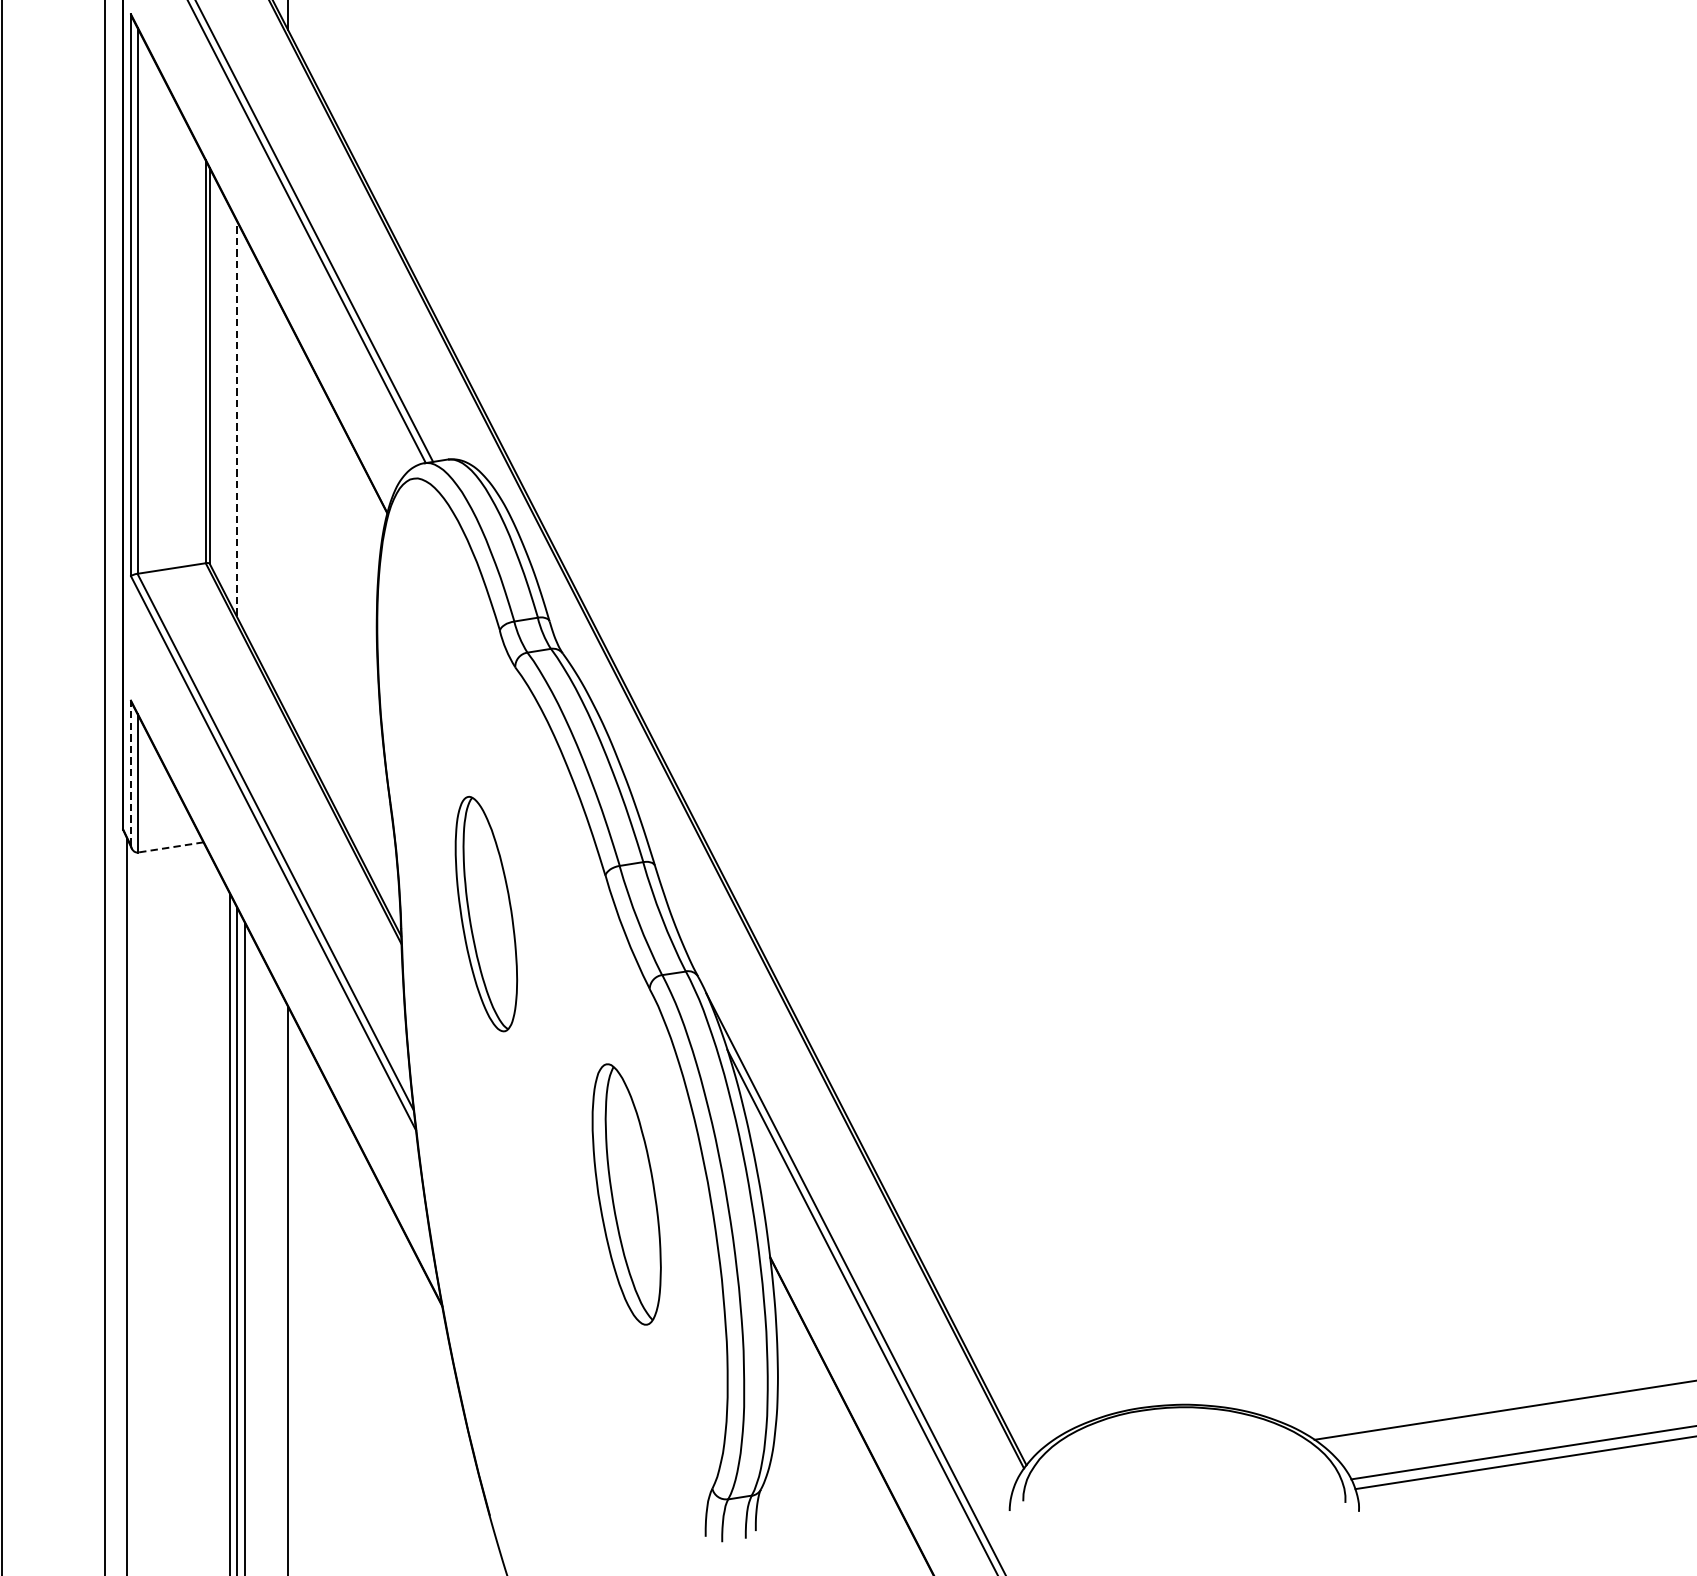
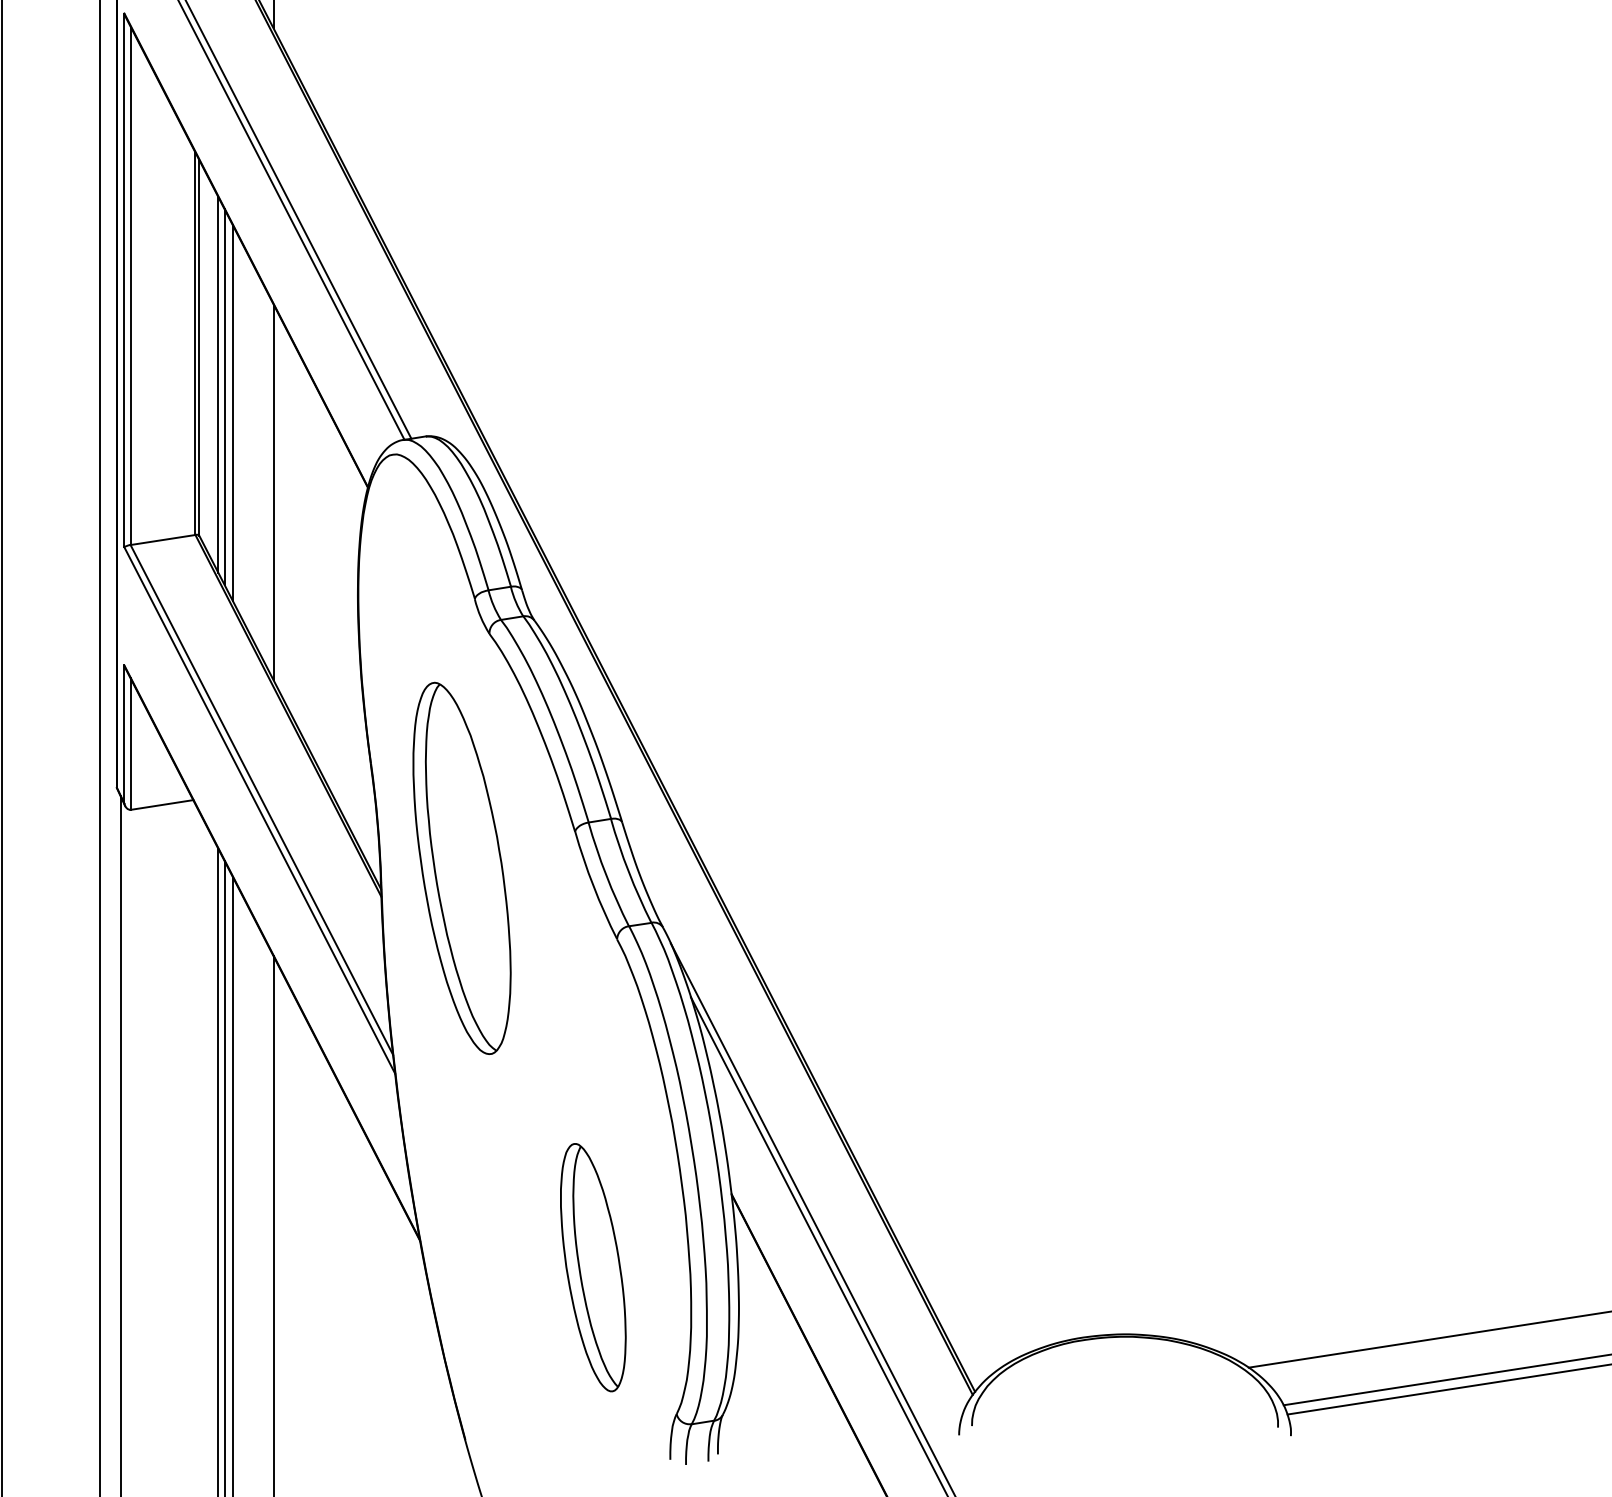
line: (230, 404) -> (218, 384), added
line: (236, 418) -> (224, 397), dashed -> solid
line: (244, 434) -> (232, 412), added
line: (287, 518) -> (273, 492), added
line: (131, 773) -> (124, 734), dashed -> solid
line: (170, 848) -> (161, 805), dashed -> solid
part: (485, 913) -> (461, 867), size x1.67
part: (626, 1194) -> (593, 1267), moved

